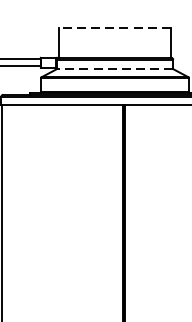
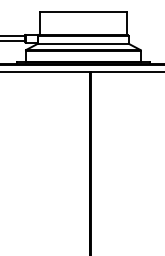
line: (114, 27) -> (82, 11), dashed -> solid
line: (114, 68) -> (82, 43), dashed -> solid

